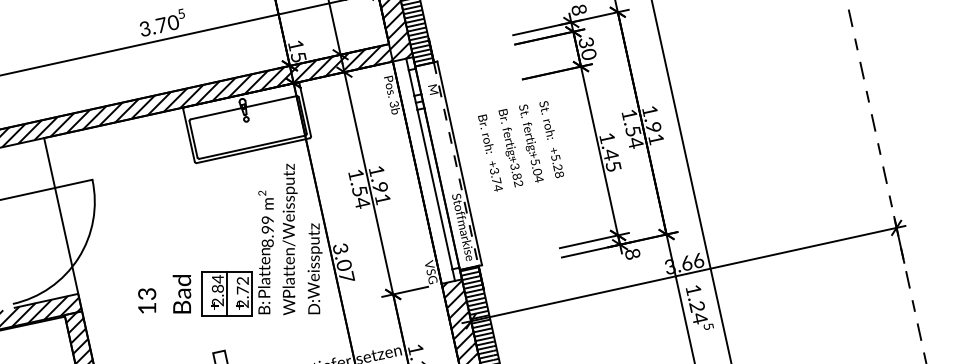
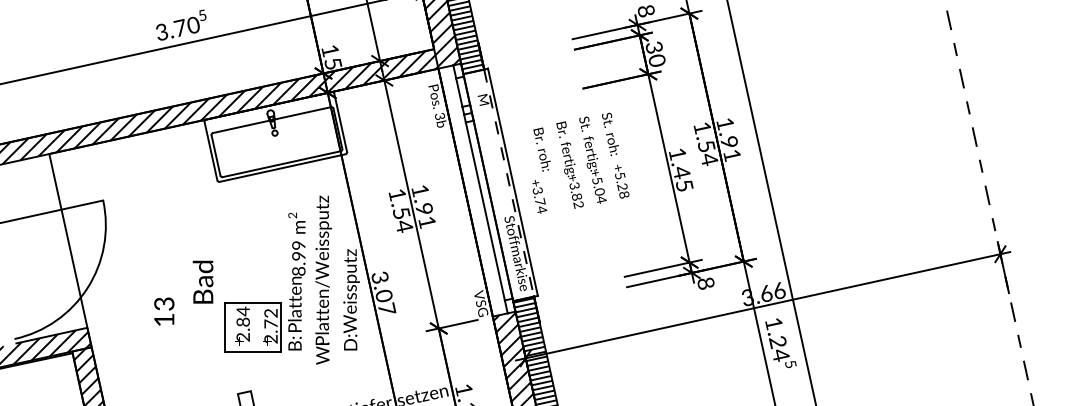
text: (496, 176) -> (539, 196), moved
text: (289, 238) -> (323, 279), moved
text: (181, 293) -> (202, 281), moved
line: (227, 293) -> (253, 327), removed
text: (147, 300) -> (164, 311), moved

